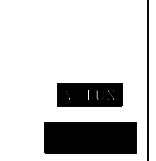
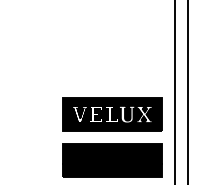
part: (90, 95) -> (112, 114), size x1.43

